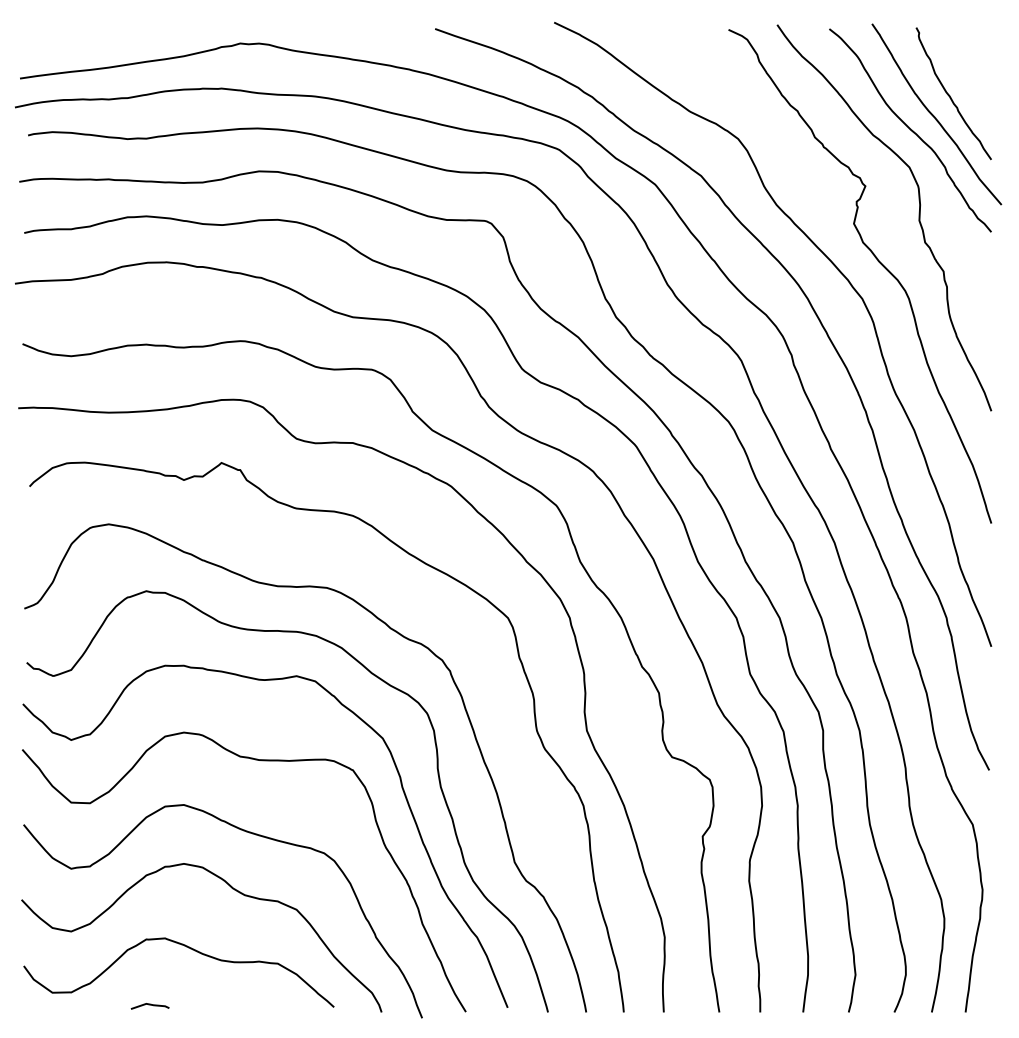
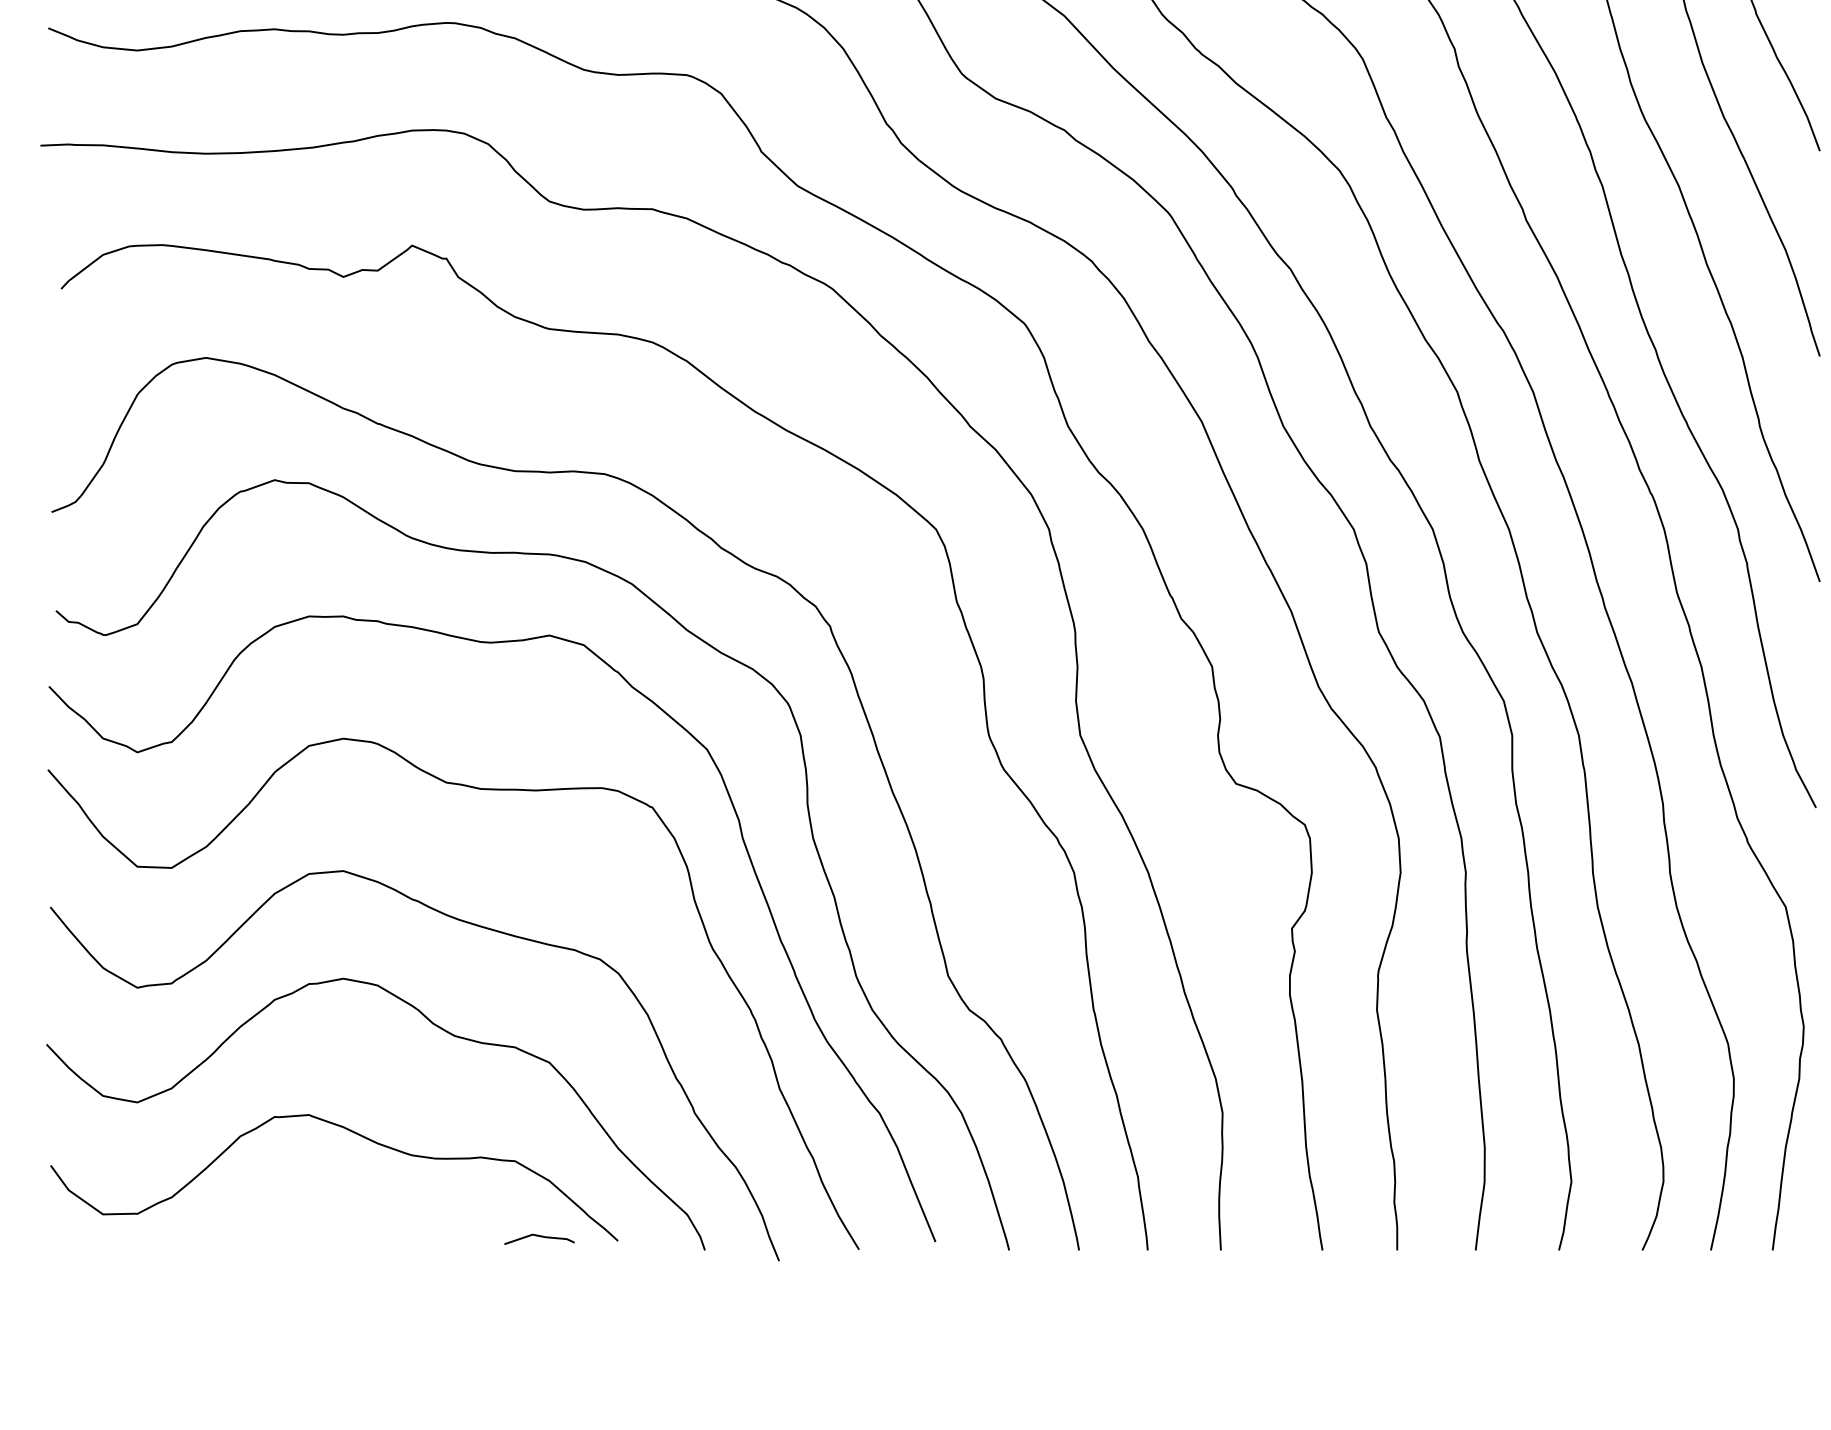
line: (149, 1005) -> (538, 1237), moved

